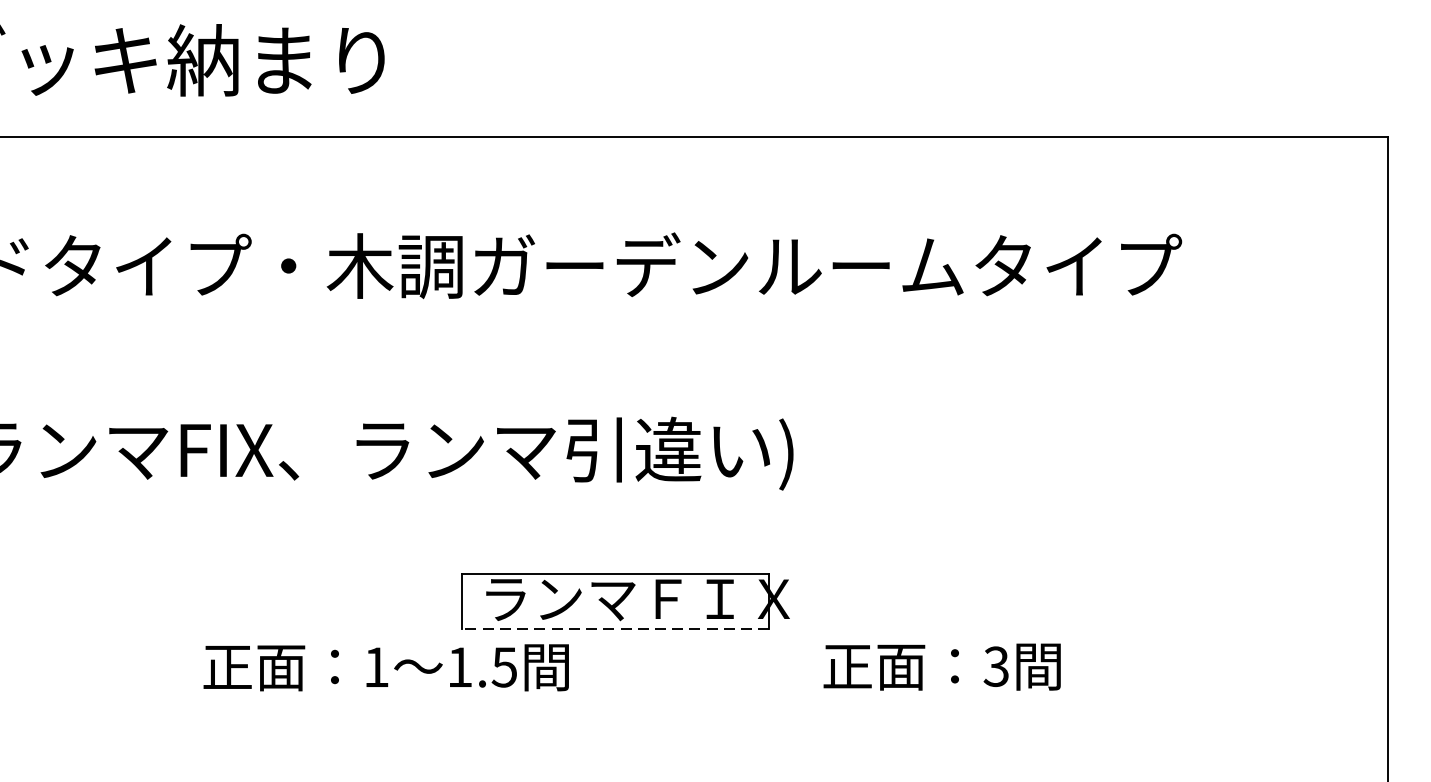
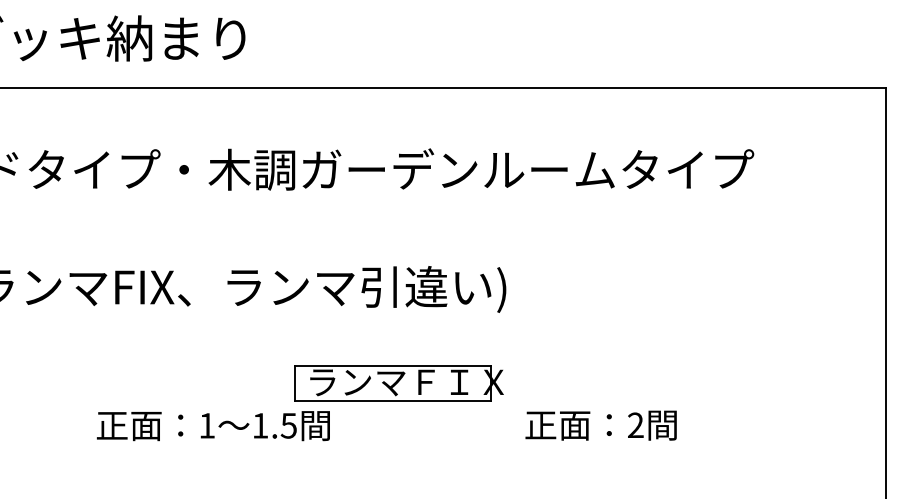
line: (615, 629) -> (392, 401), dashed -> solid
text: (996, 666) -> (635, 425), 3 -> 2
text: (386, 668) -> (213, 426), moved

